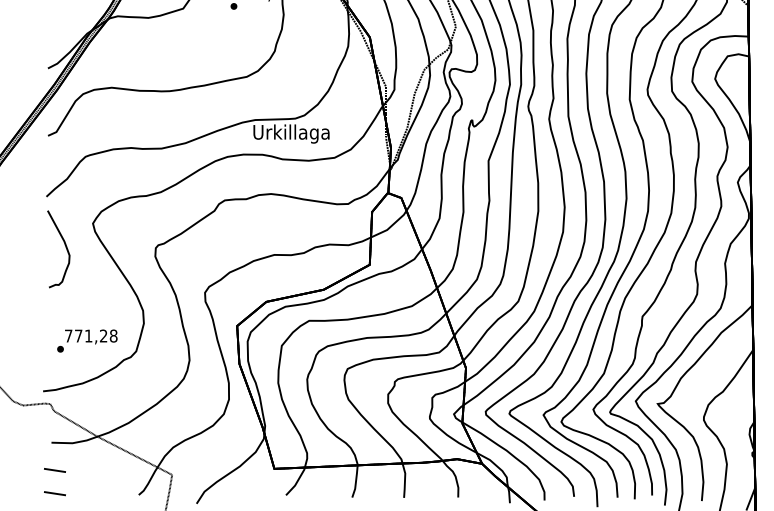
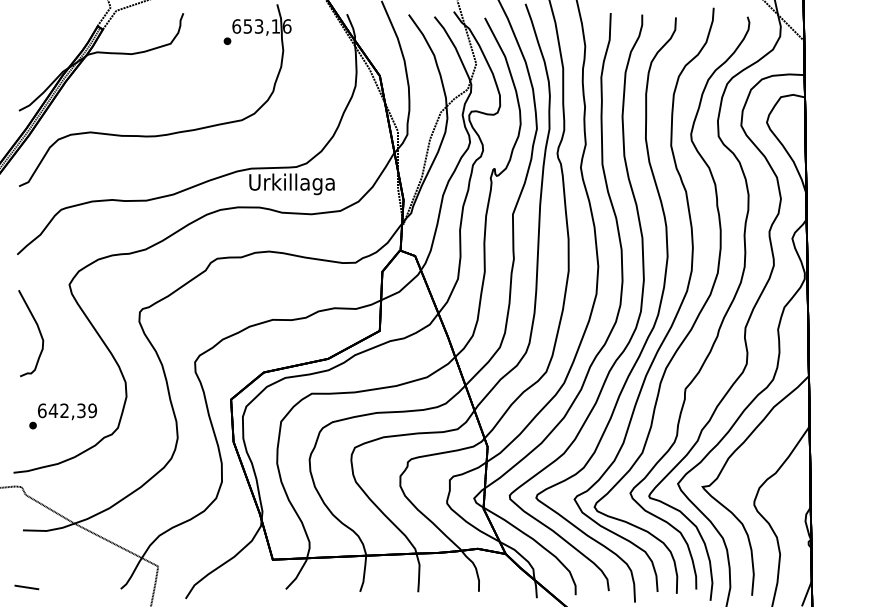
curve: (65, 247) -> (38, 331), moved
text: (91, 335) -> (67, 410), 771,28 -> 642,39
line: (54, 470) -> (26, 561), removed

